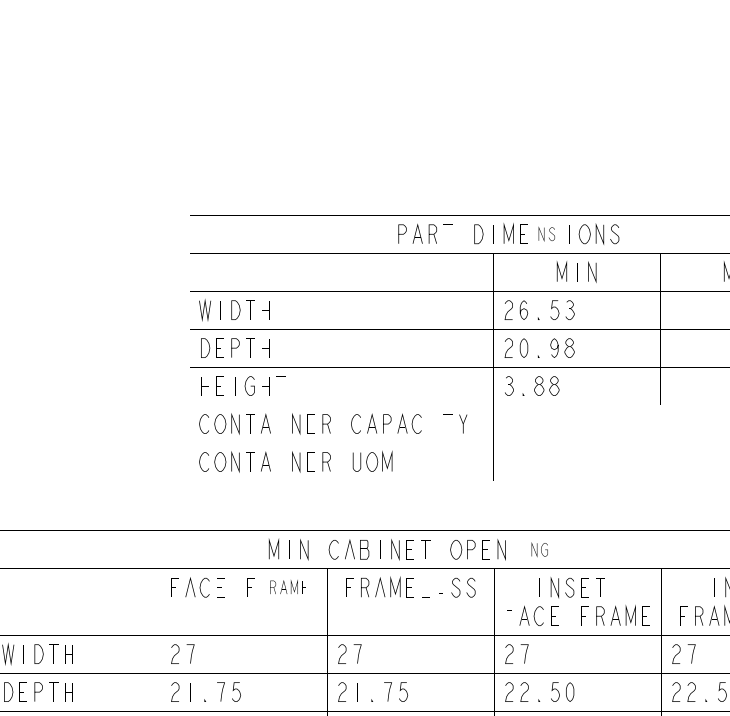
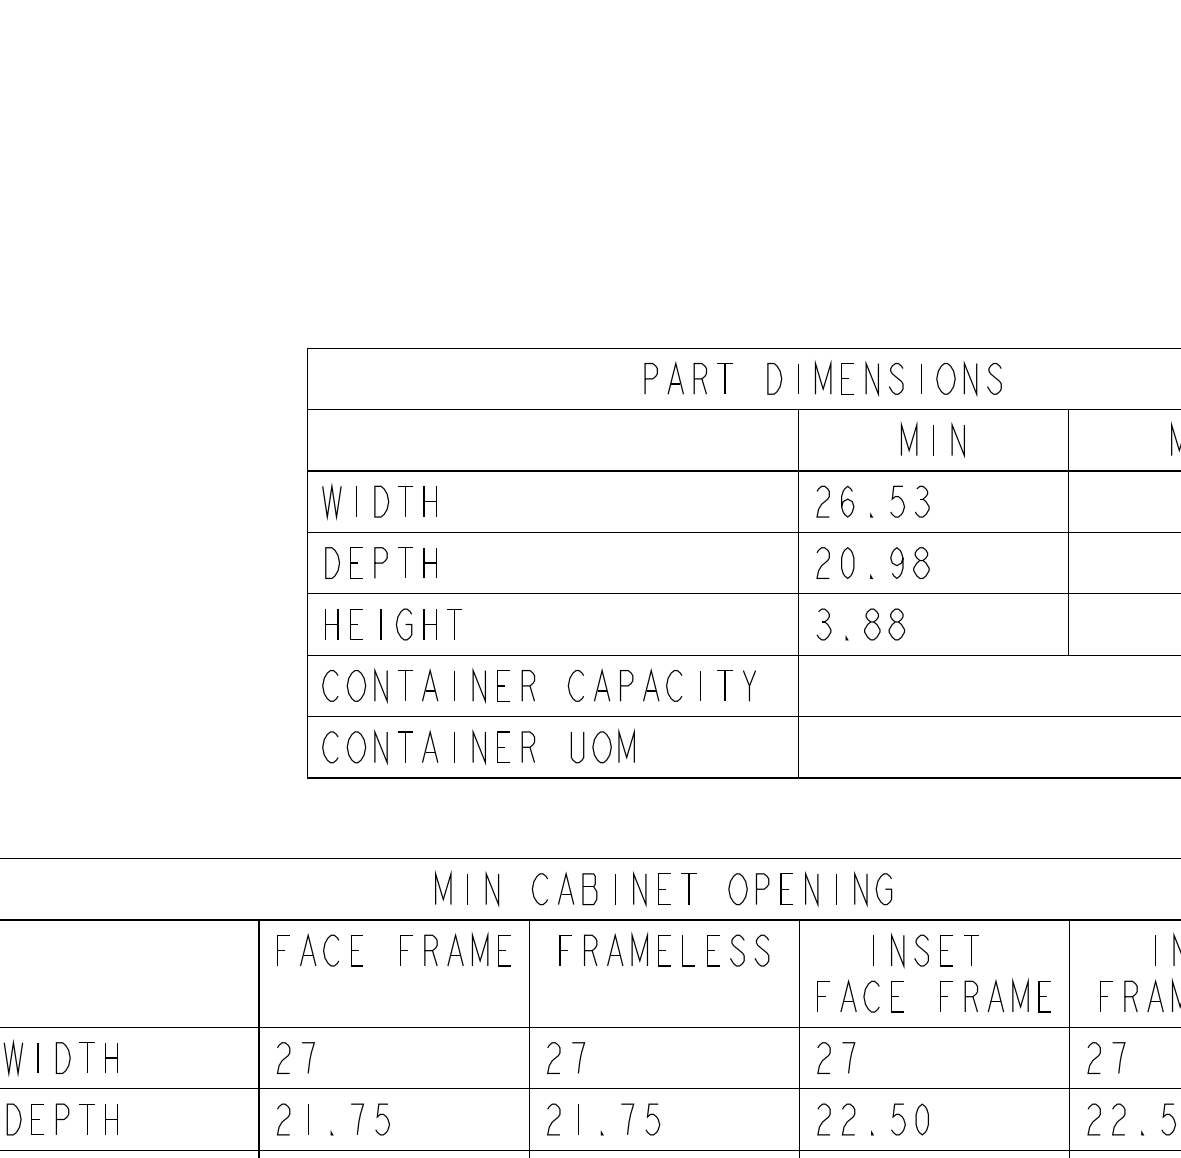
part: (546, 233) -> (884, 377), size x1.43
part: (539, 549) -> (872, 888), size x1.43
part: (288, 586) -> (466, 948), size x1.43
part: (440, 587) -> (712, 950), size x1.67
part: (508, 615) -> (822, 995), size x1.67

